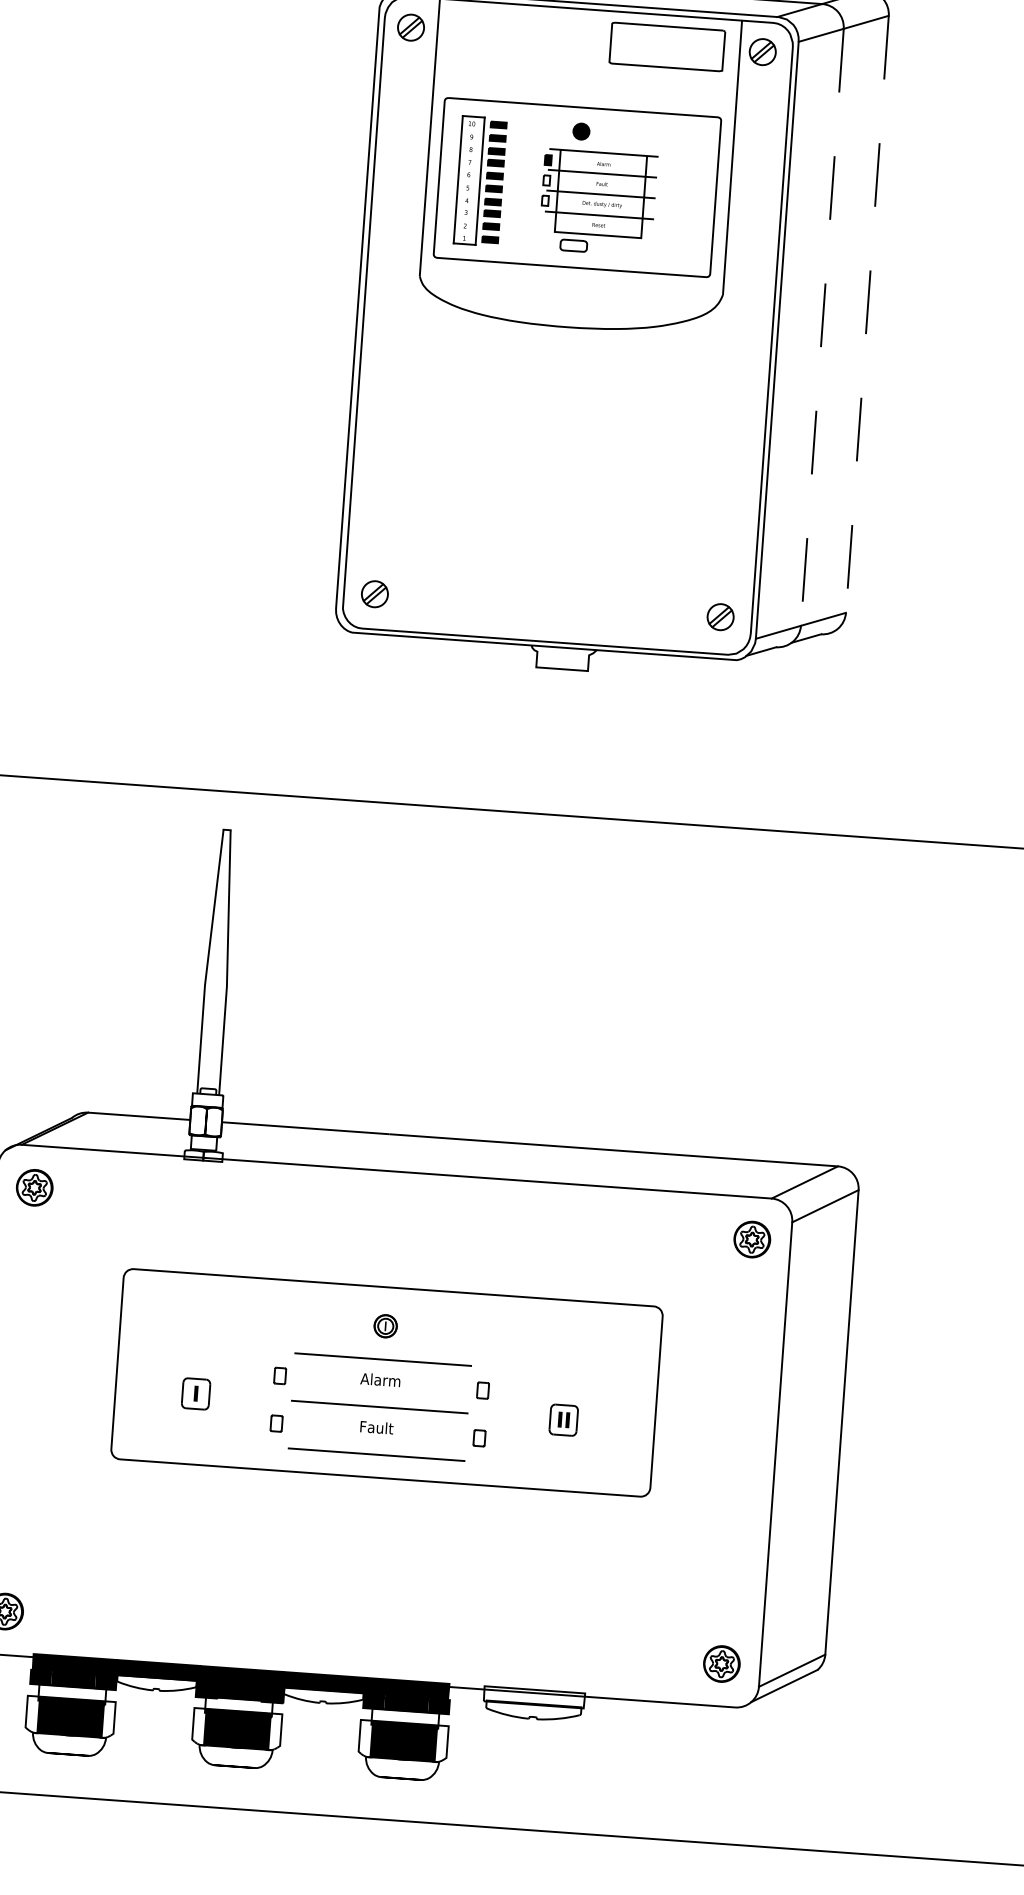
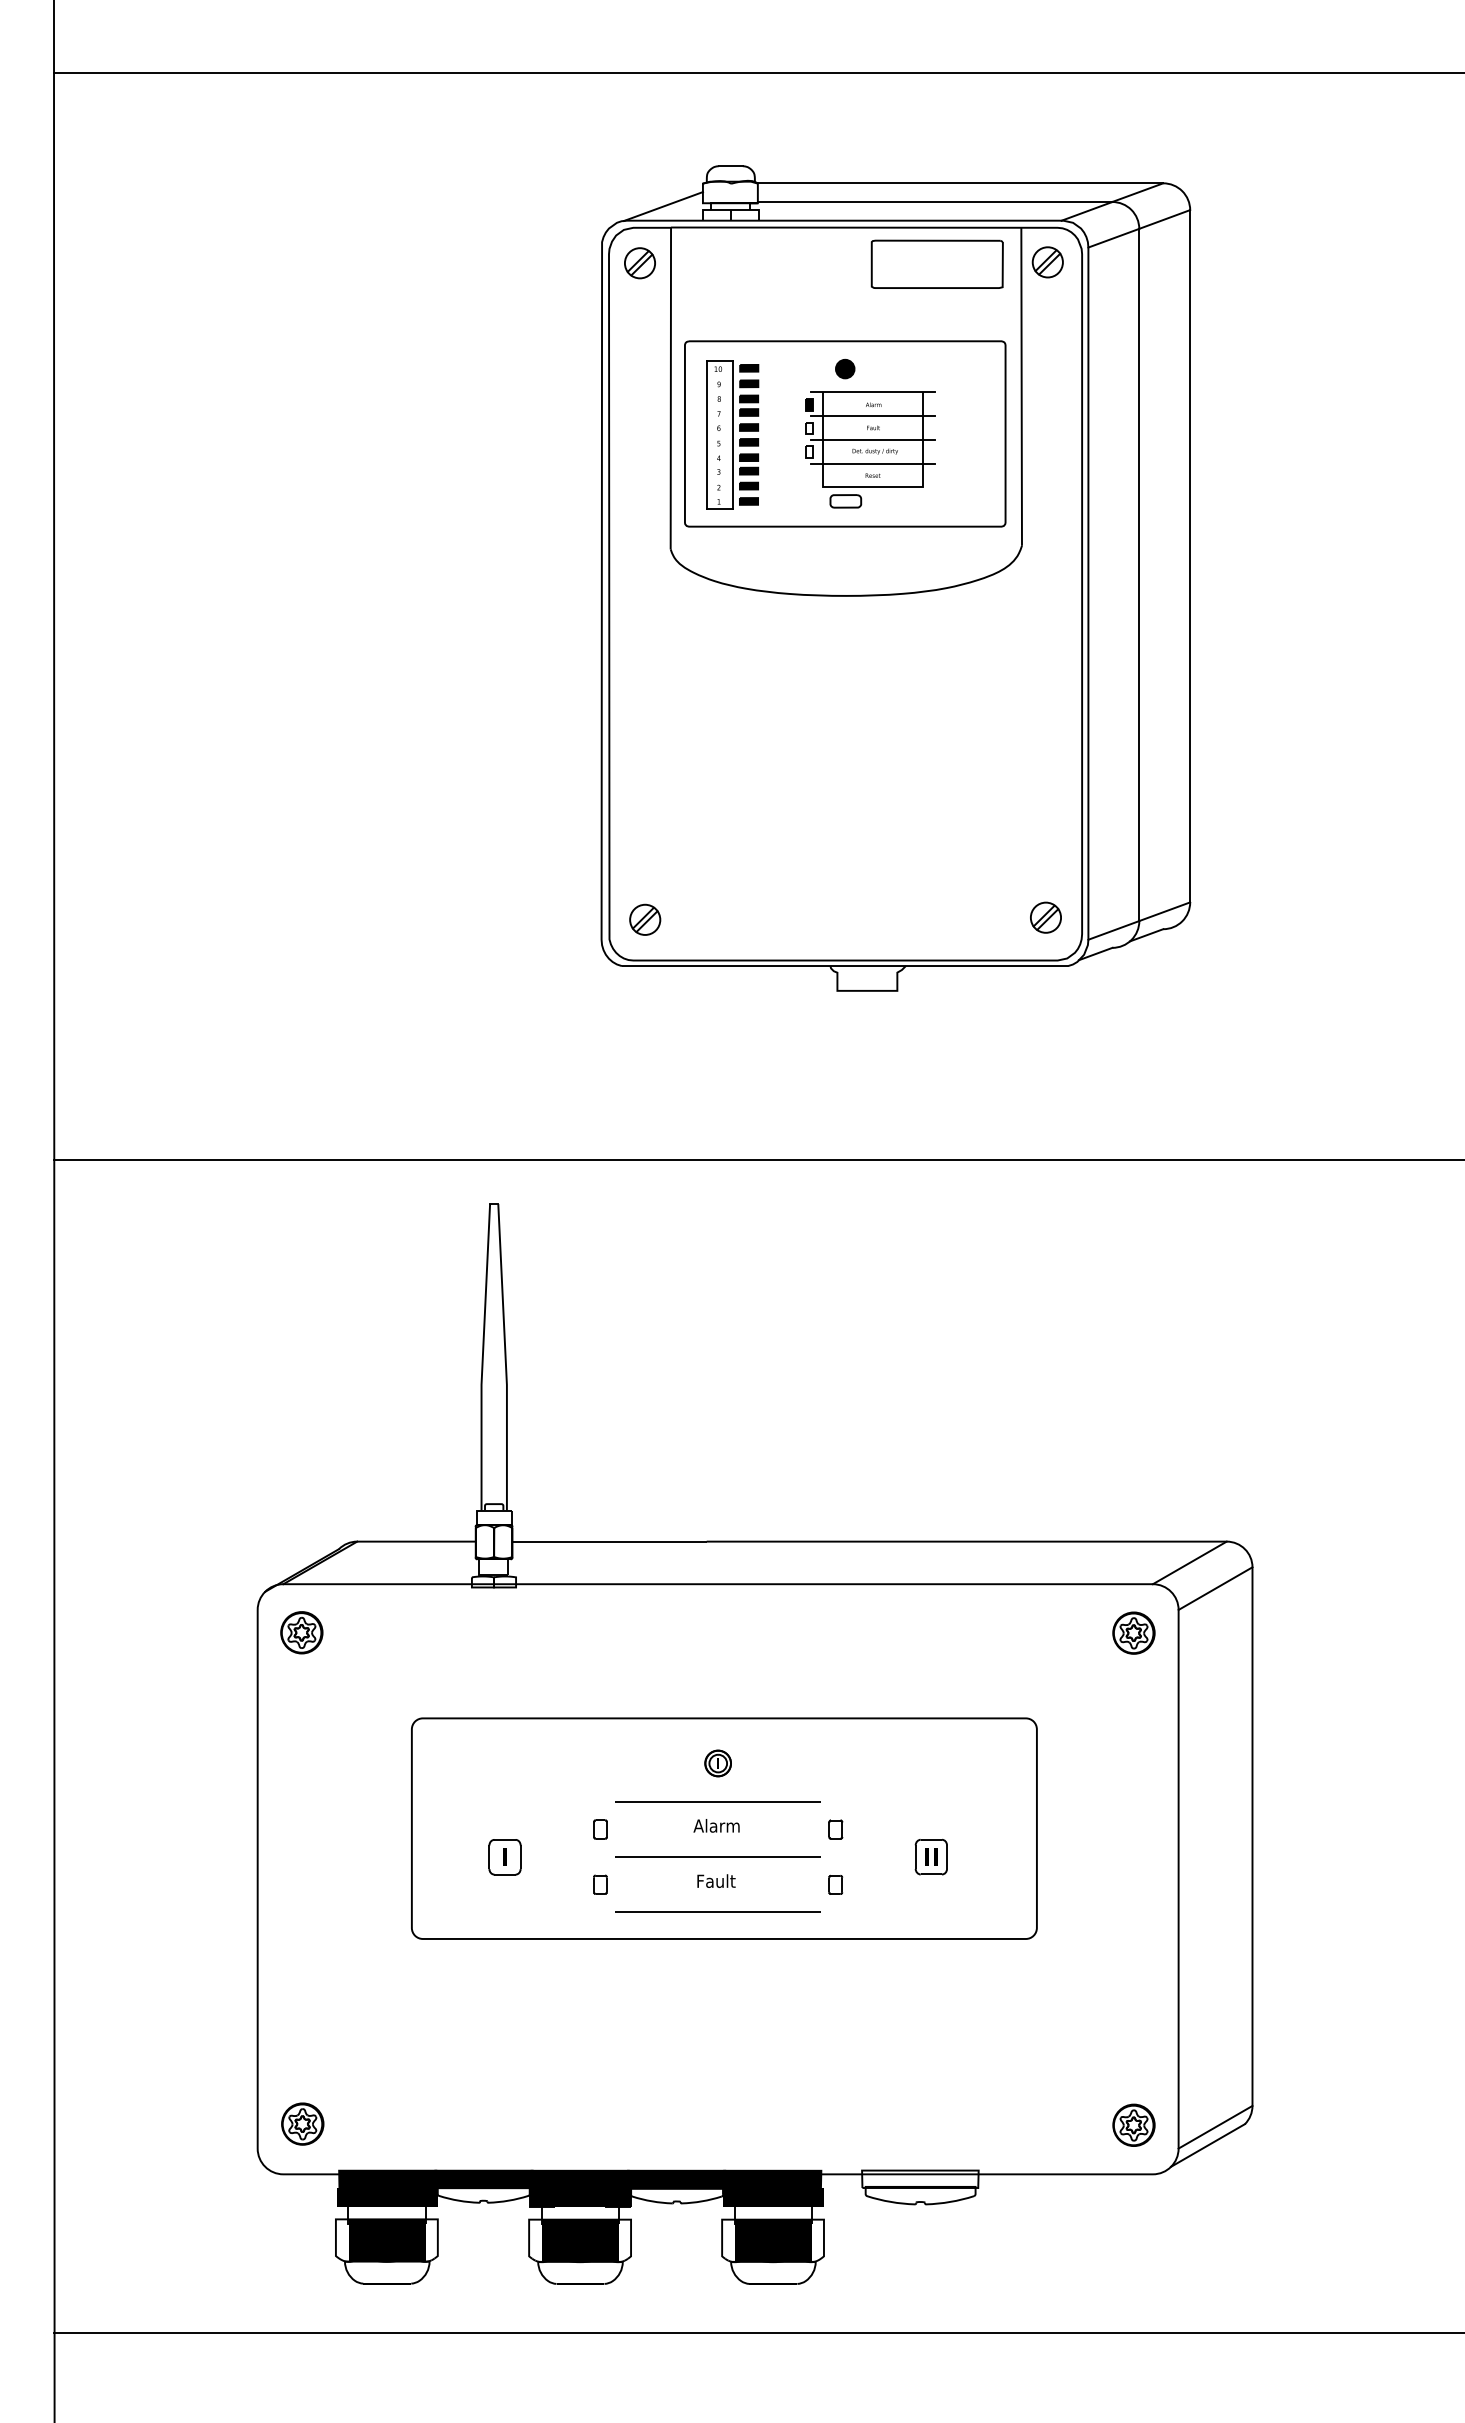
line: (867, 314) -> (1190, 556), dashed -> solid
line: (822, 327) -> (1139, 575), dashed -> solid

